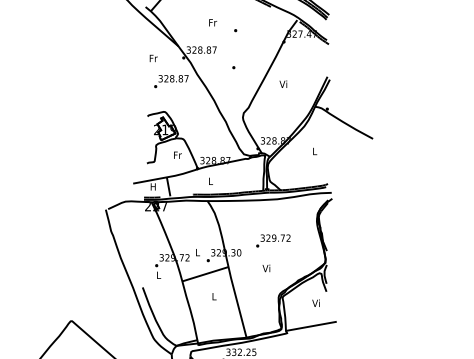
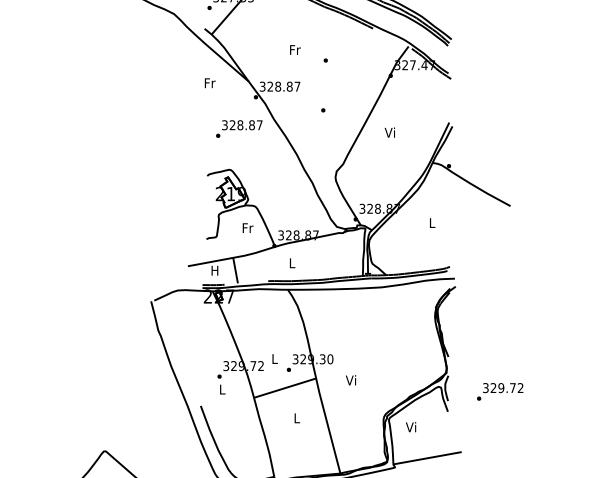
text: (153, 58) -> (209, 83), moved
text: (273, 240) -> (500, 391), moved
text: (266, 268) -> (351, 380), moved
text: (315, 302) -> (410, 426), moved

